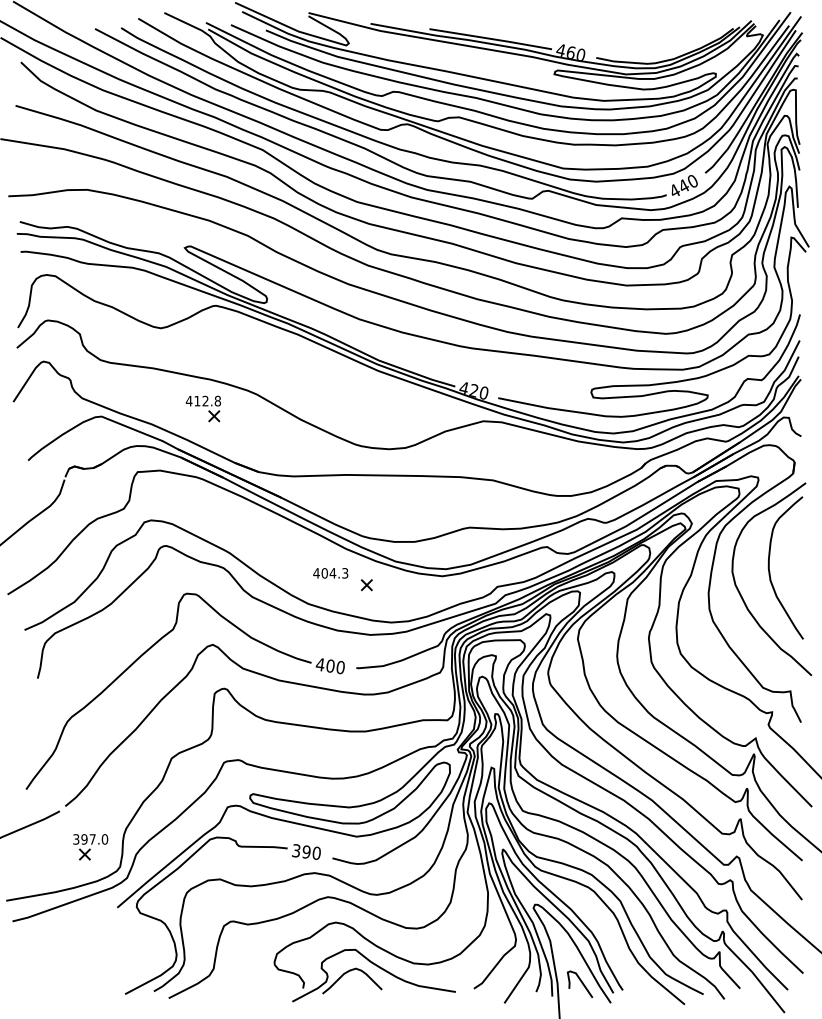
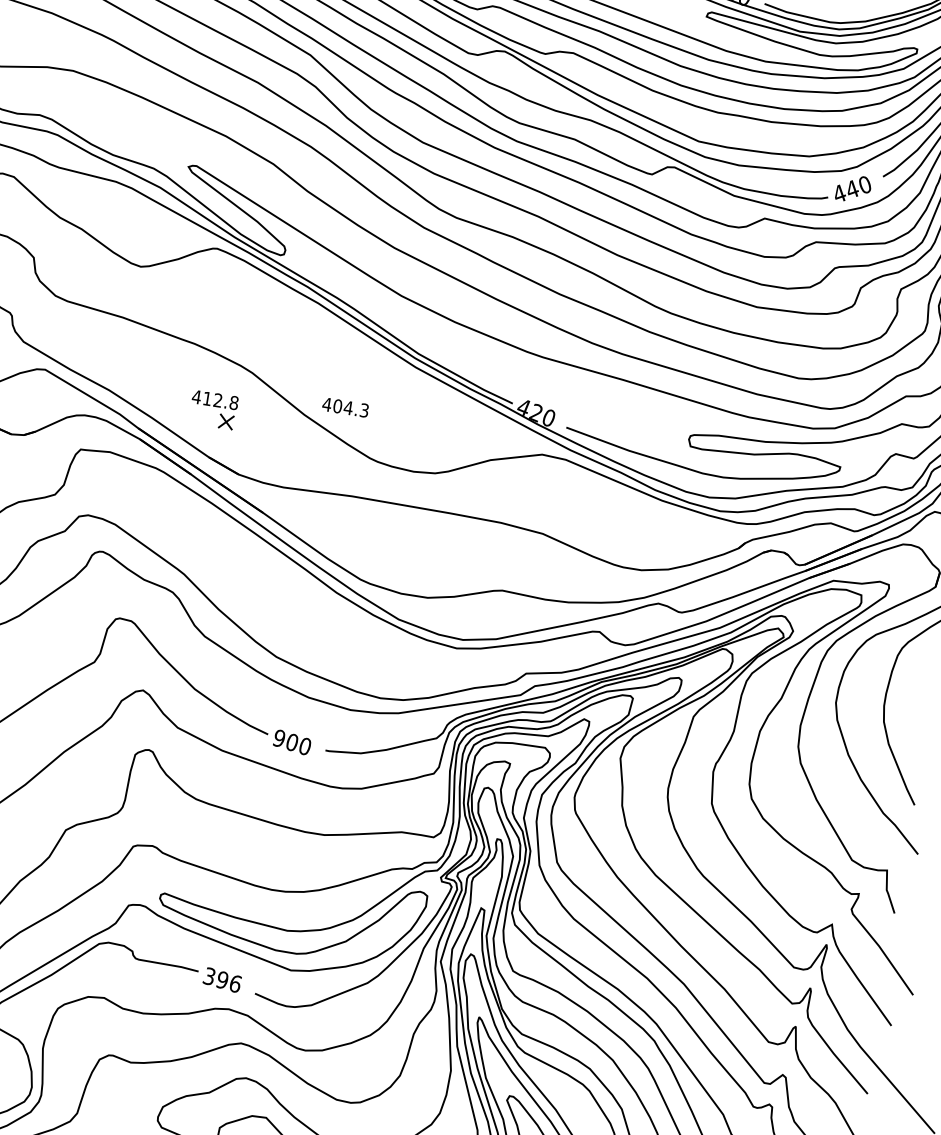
part: (202, 408) -> (212, 409), moved
text: (330, 573) -> (345, 407), moved
part: (366, 585) -> (355, 644), removed
text: (319, 664) -> (278, 738), 400 -> 900
text: (316, 852) -> (235, 982), 390 -> 396

